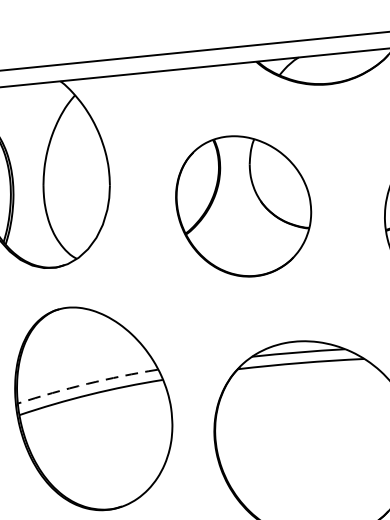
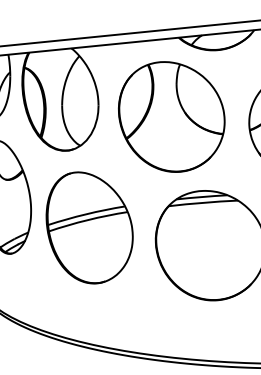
part: (243, 205) -> (171, 116), size x1.43
arc: (87, 384) -> (86, 214), dashed -> solid

